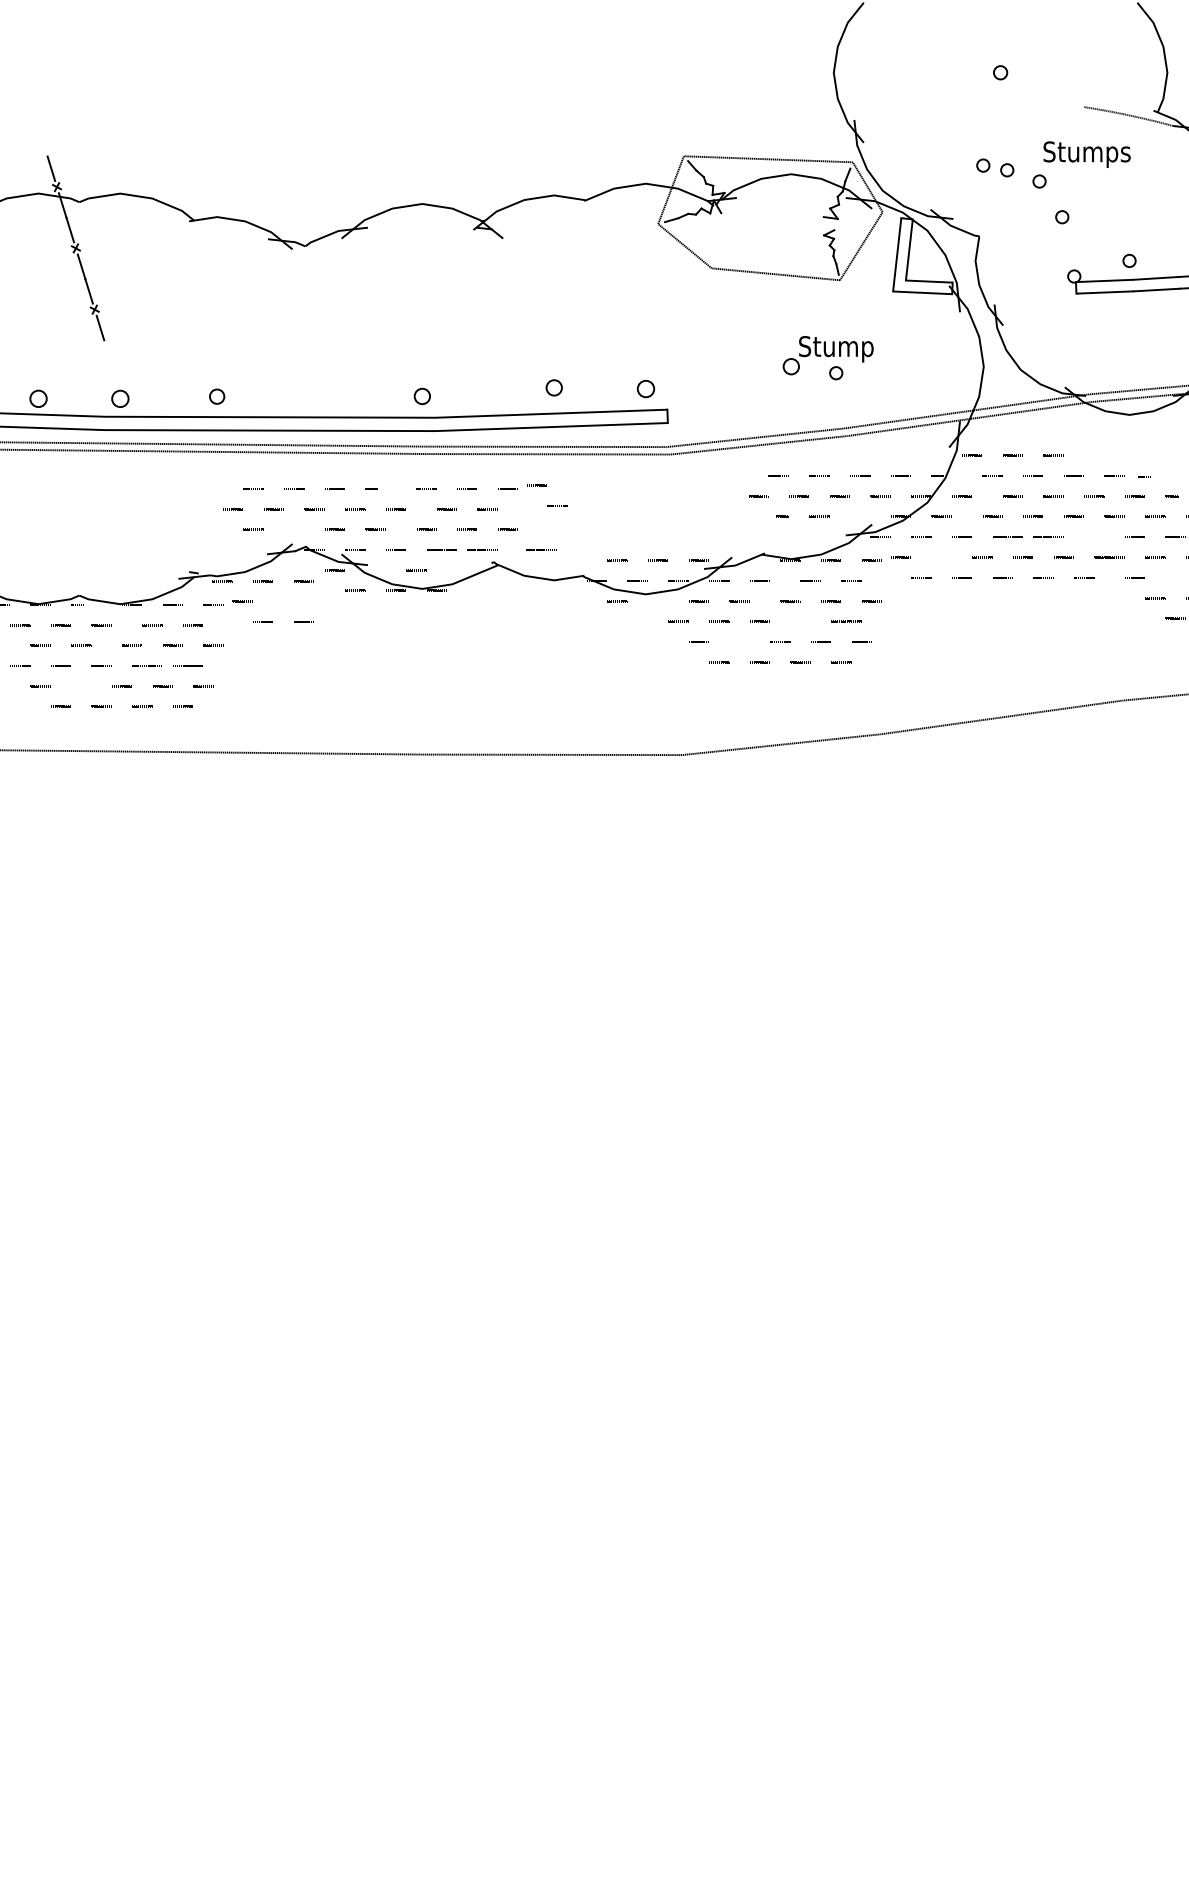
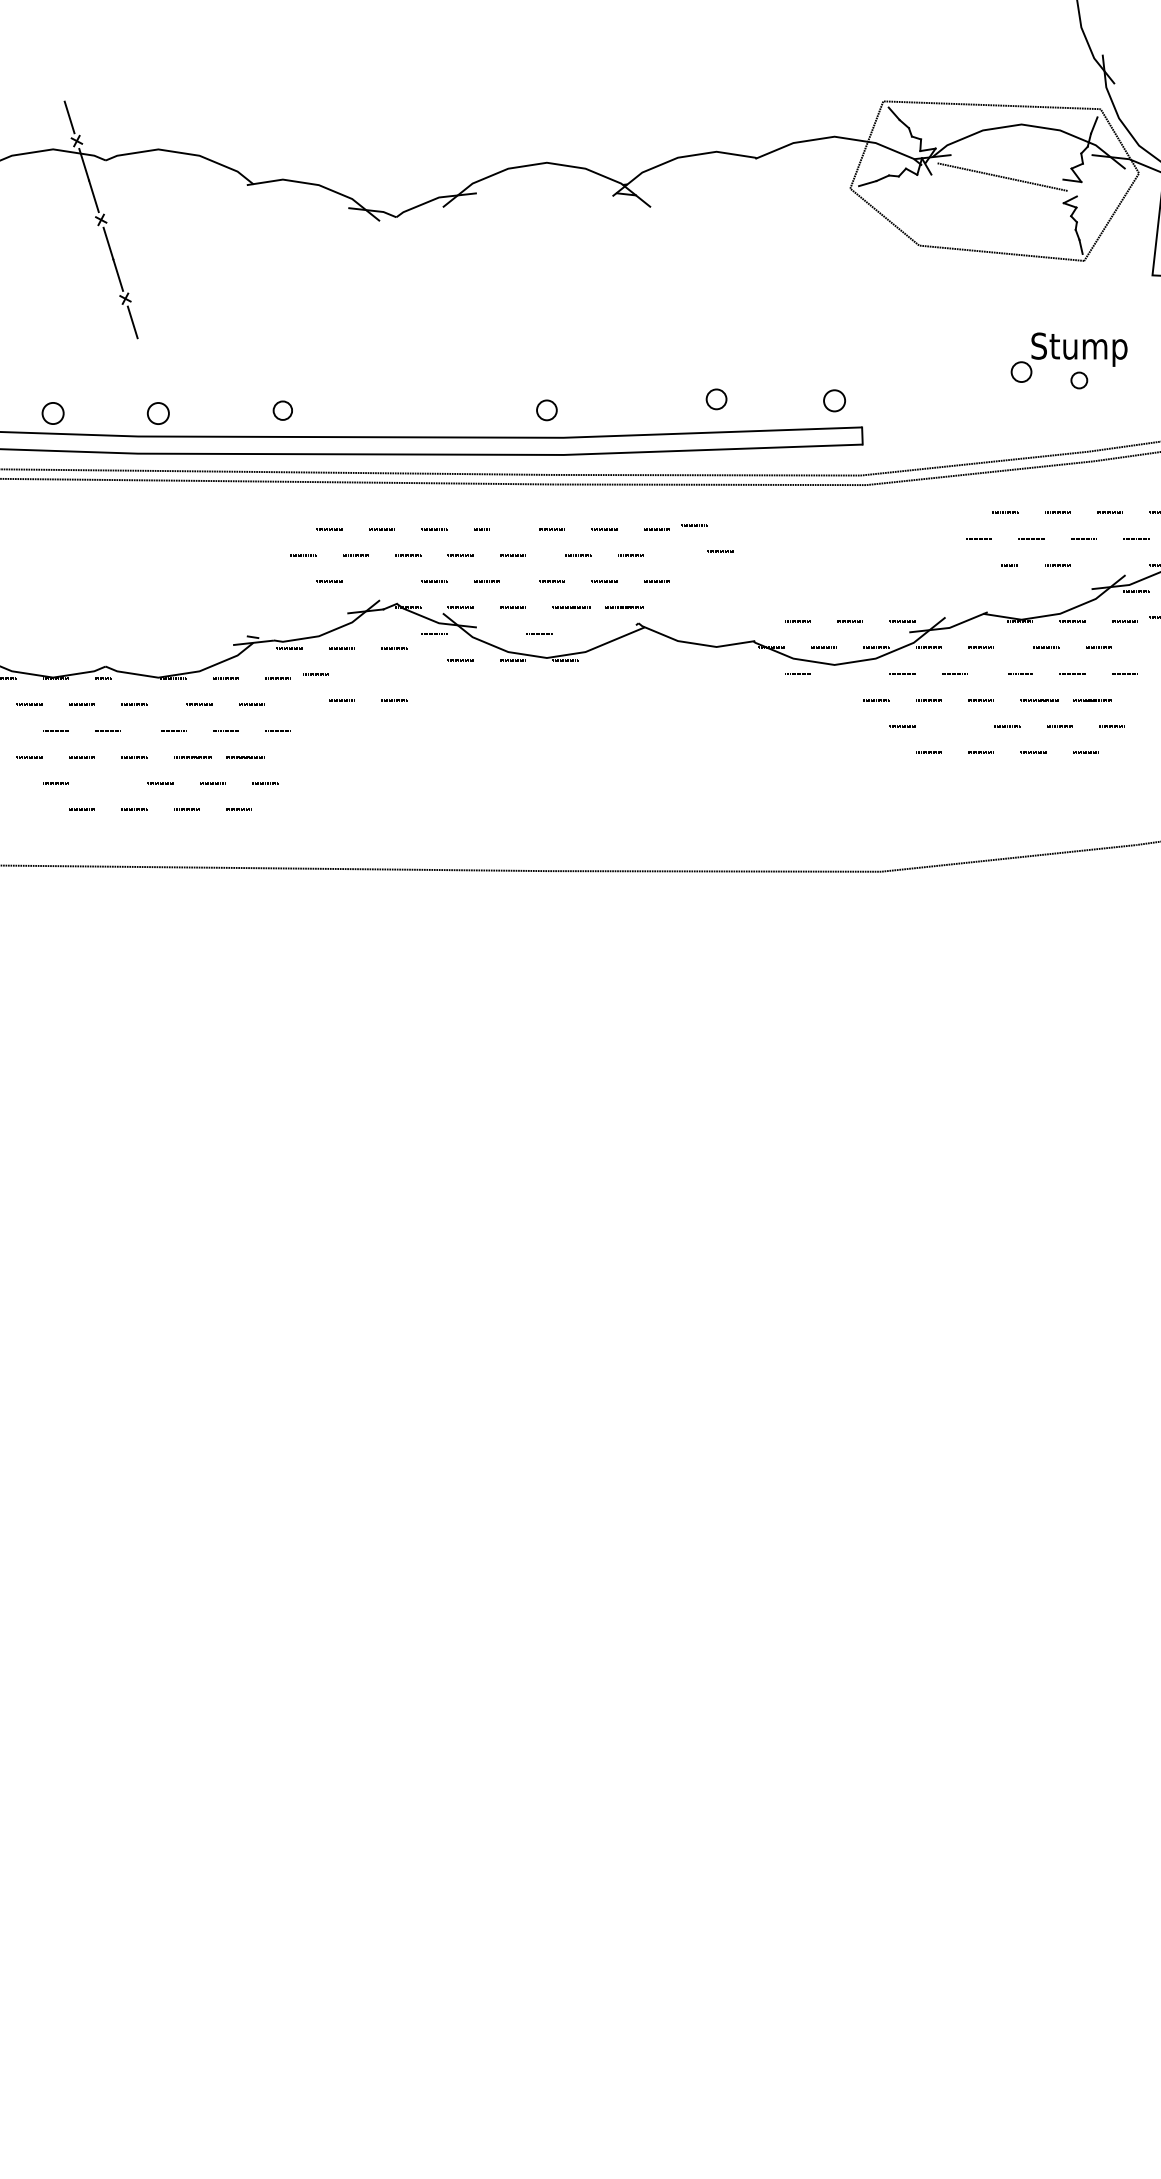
line: (776, 215) -> (1002, 177), added
line: (541, 549) -> (700, 607), removed
line: (804, 621) -> (1038, 699), added

